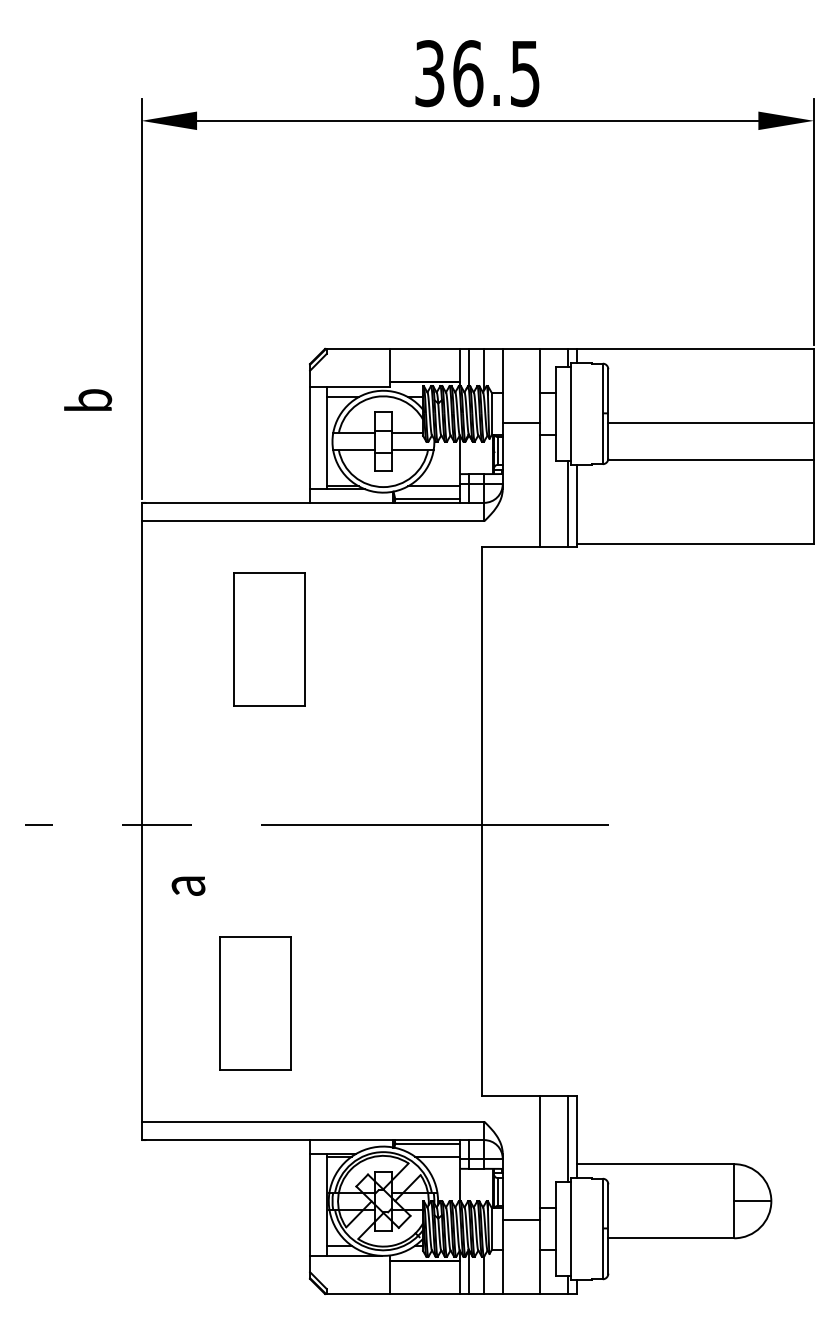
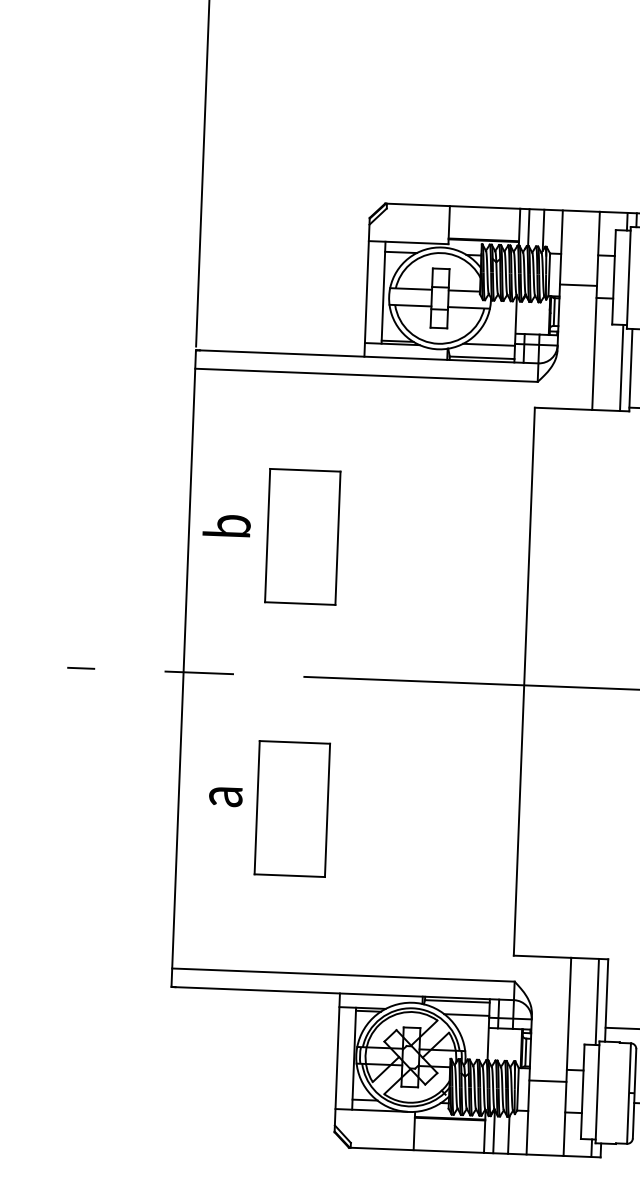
text: (88, 399) -> (227, 525), moved
part: (269, 639) -> (302, 537), moved
text: (188, 885) -> (225, 796), moved
part: (255, 1003) -> (292, 808), moved

